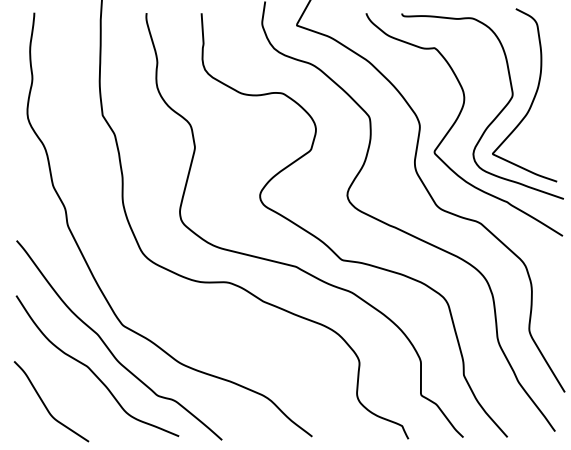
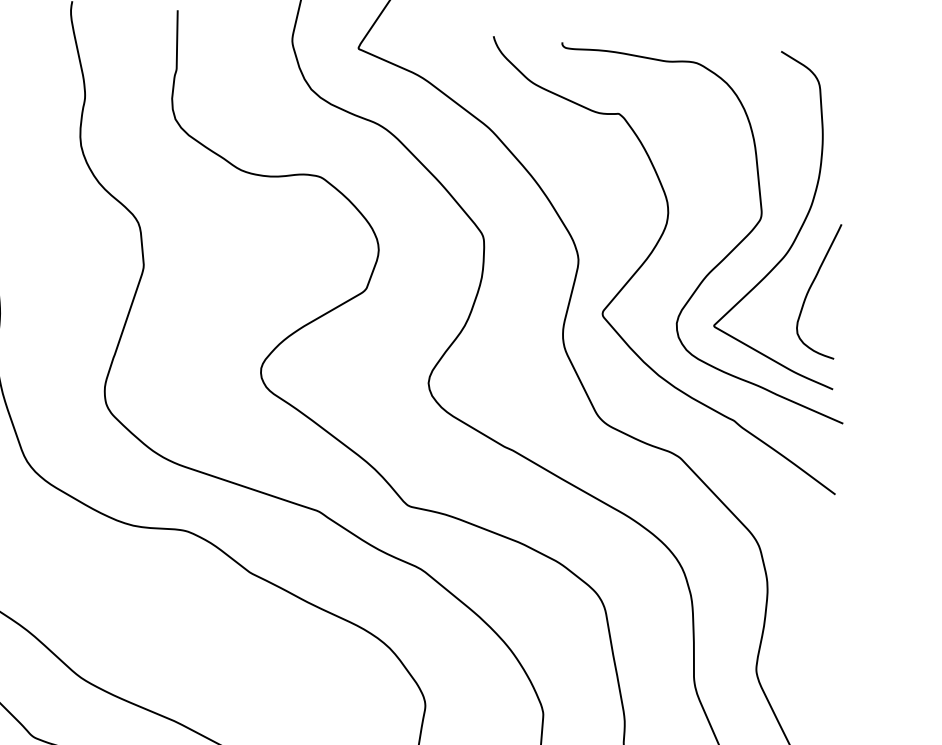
curve: (542, 129) -> (813, 286), added

